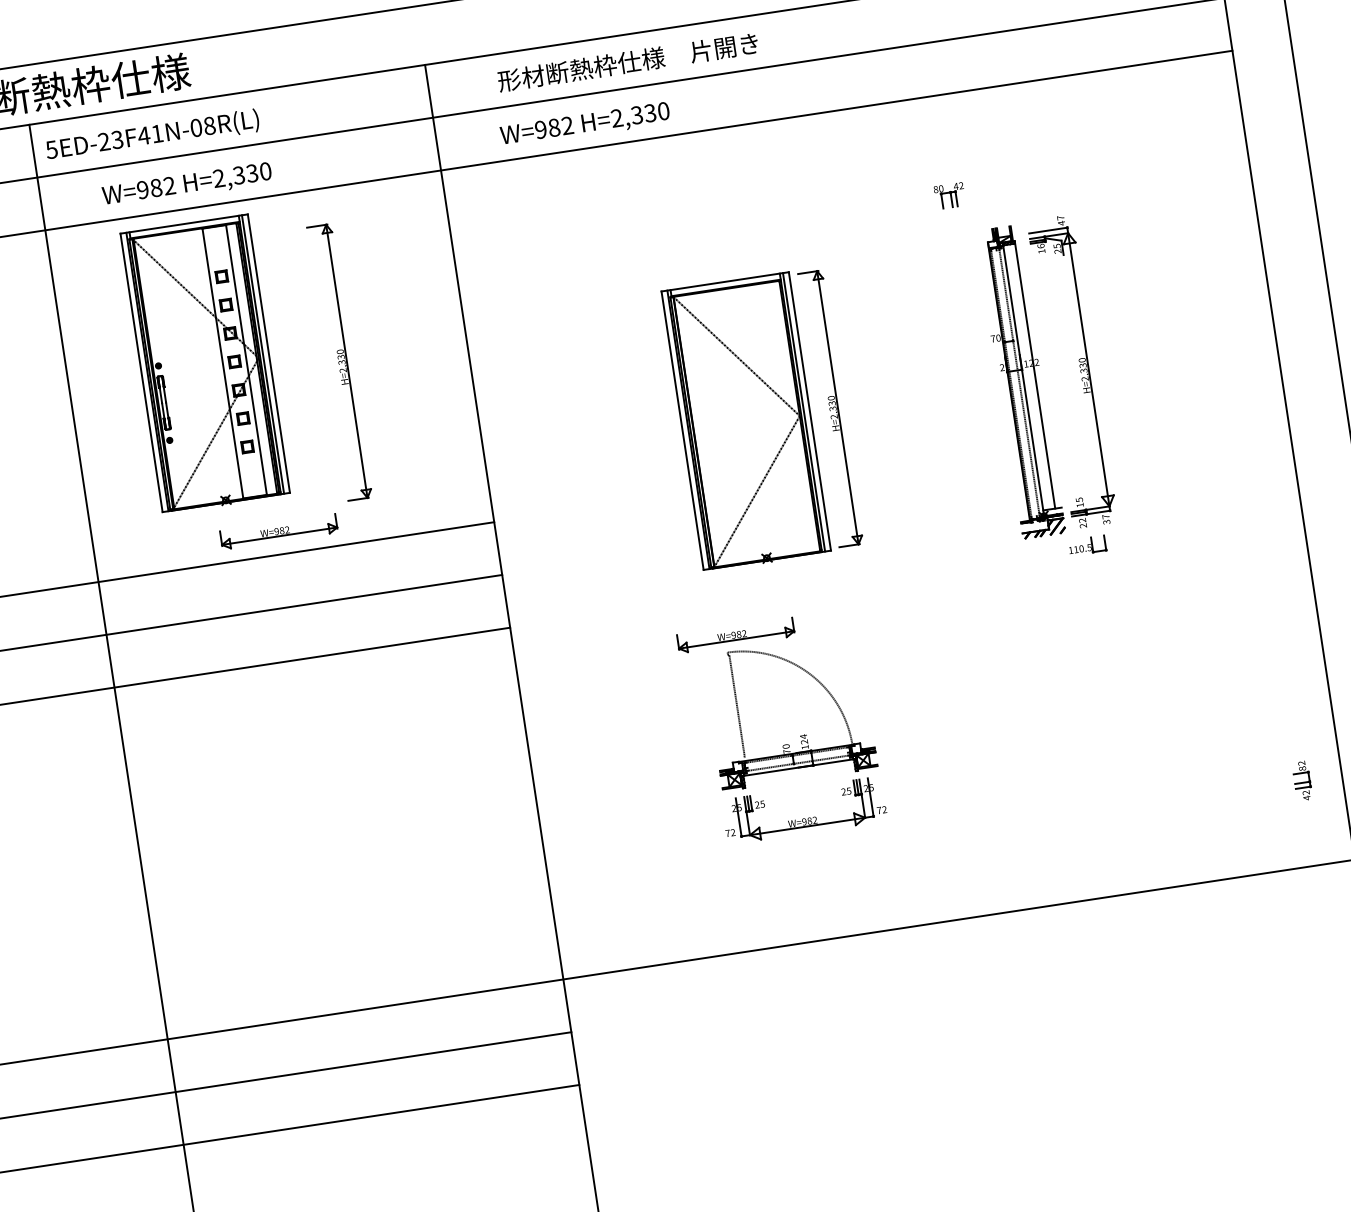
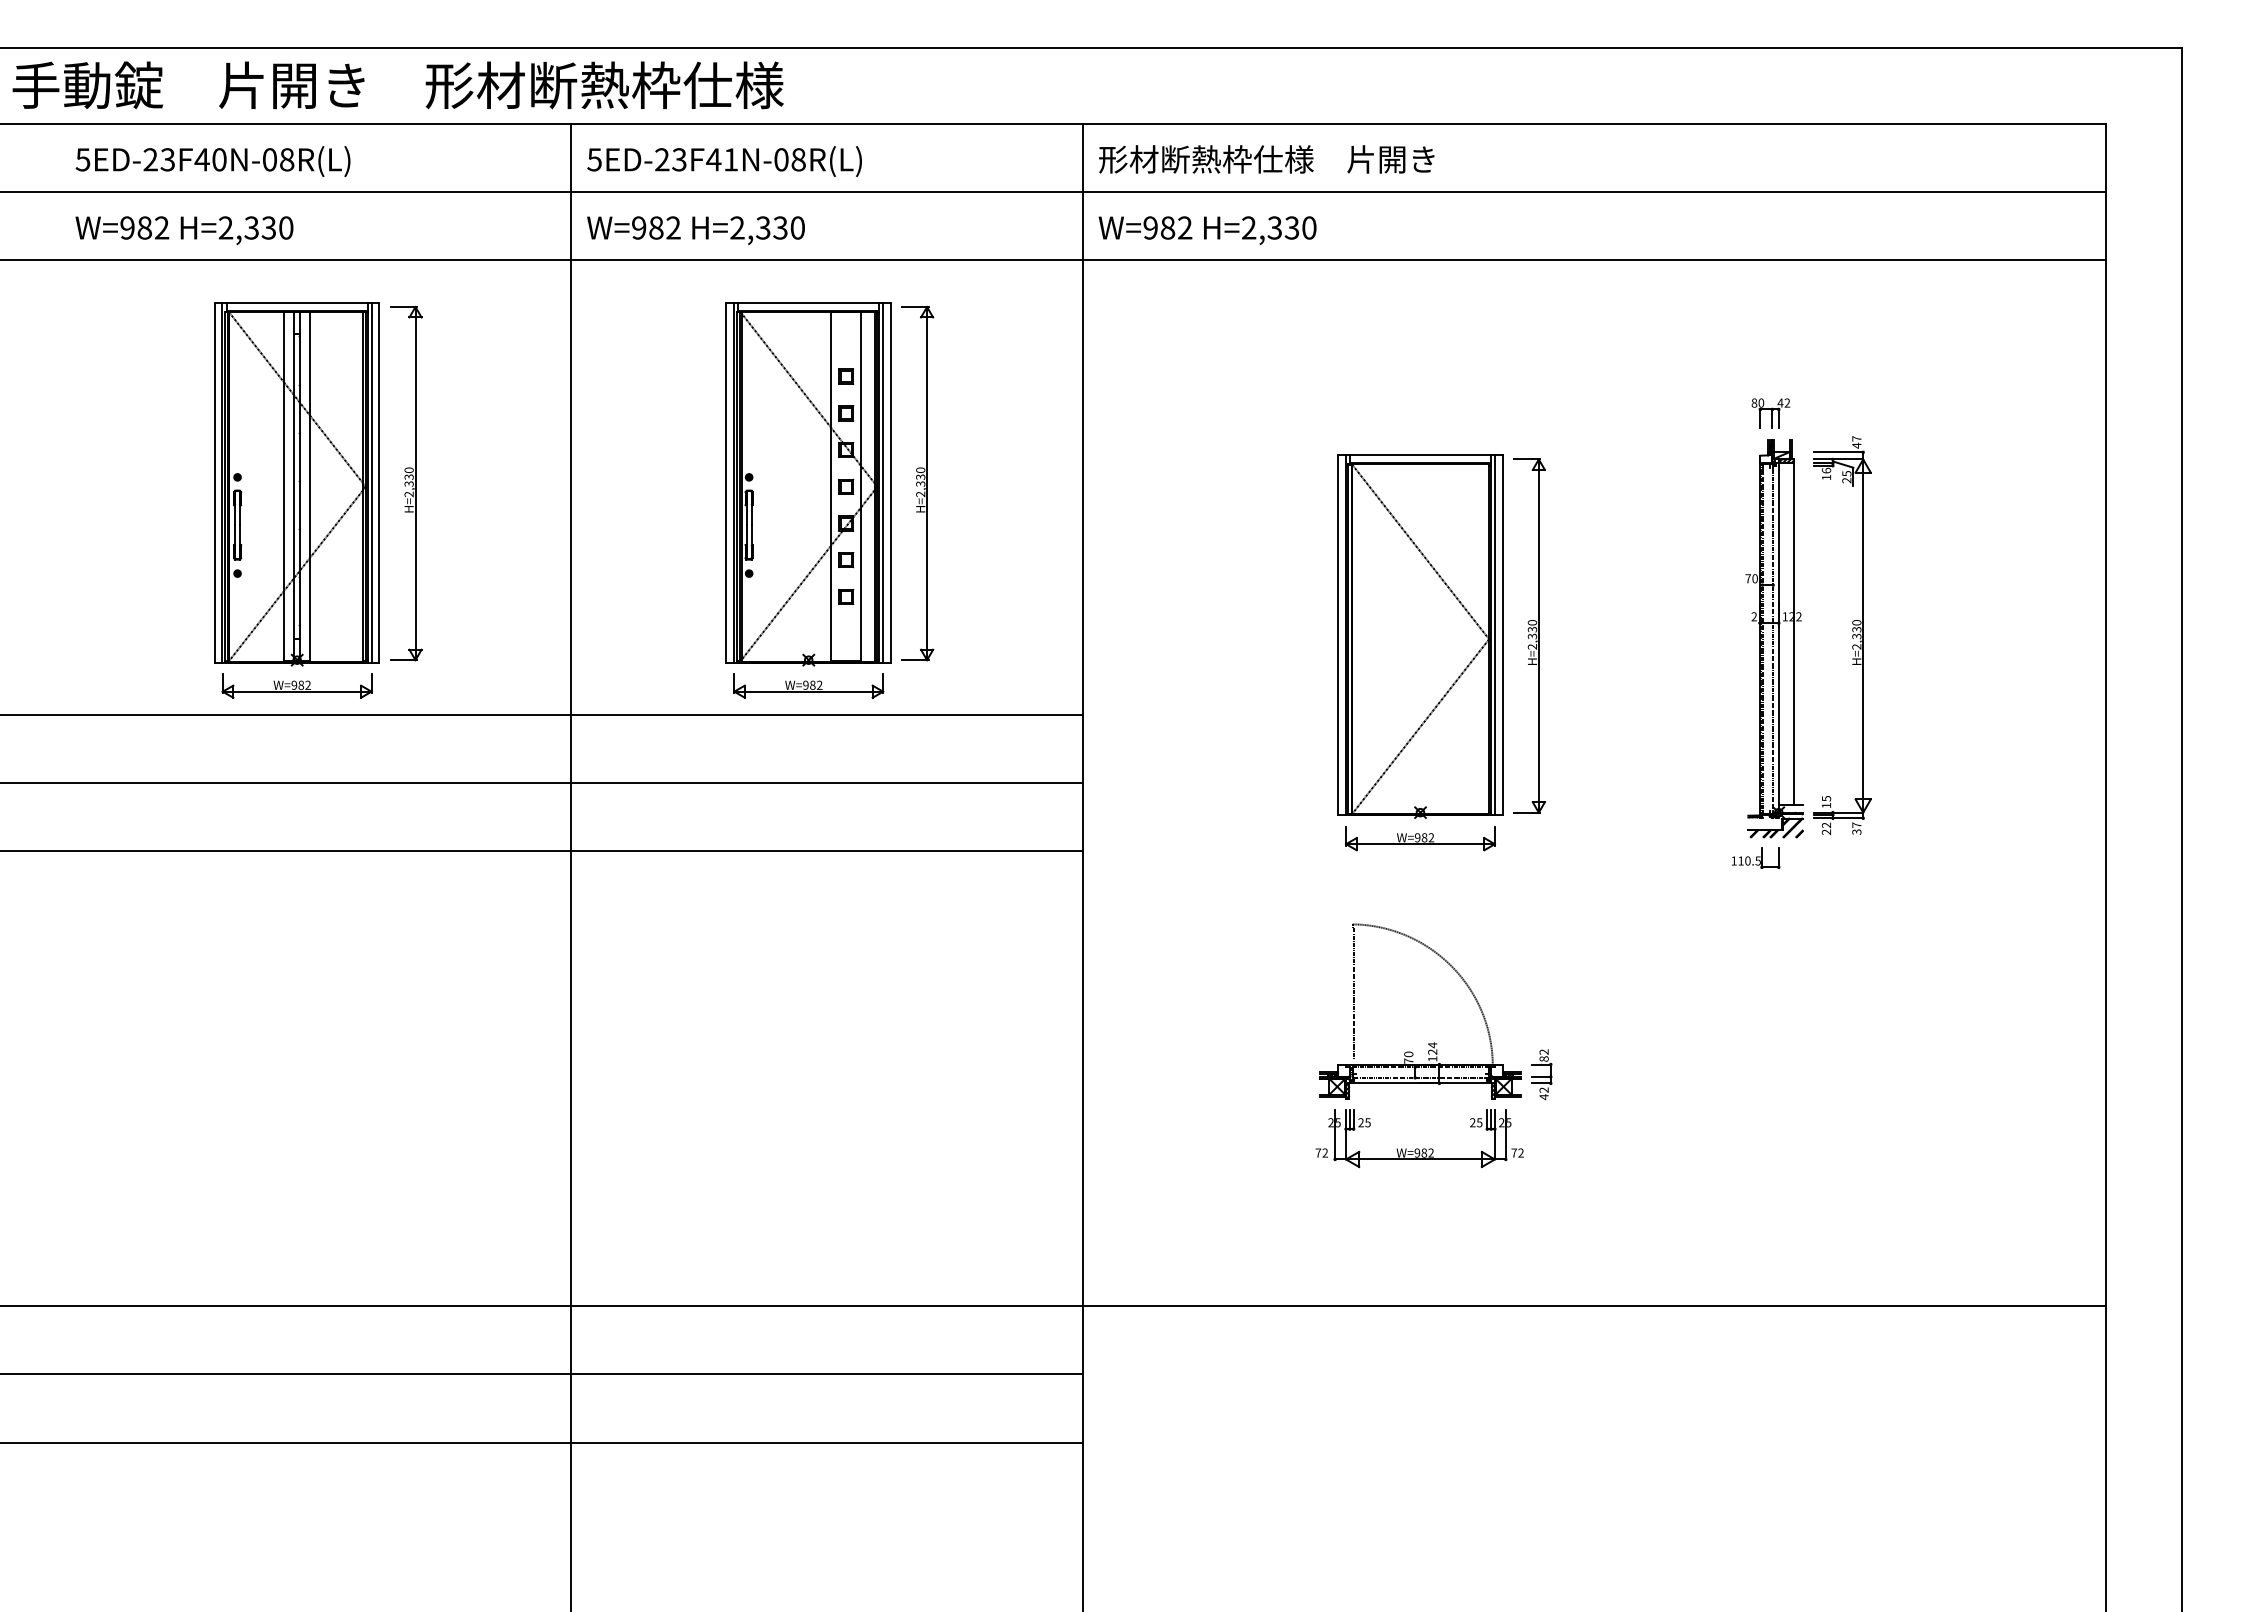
text: (627, 62) -> (1266, 159), moved
text: (585, 125) -> (1207, 230), moved
text: (186, 185) -> (695, 230), moved
part: (949, 195) -> (1770, 413), moved
part: (205, 364) -> (808, 484), moved
part: (1087, 545) -> (1756, 857), moved
part: (735, 635) -> (1420, 838), moved
part: (1302, 780) -> (1541, 1074), moved

